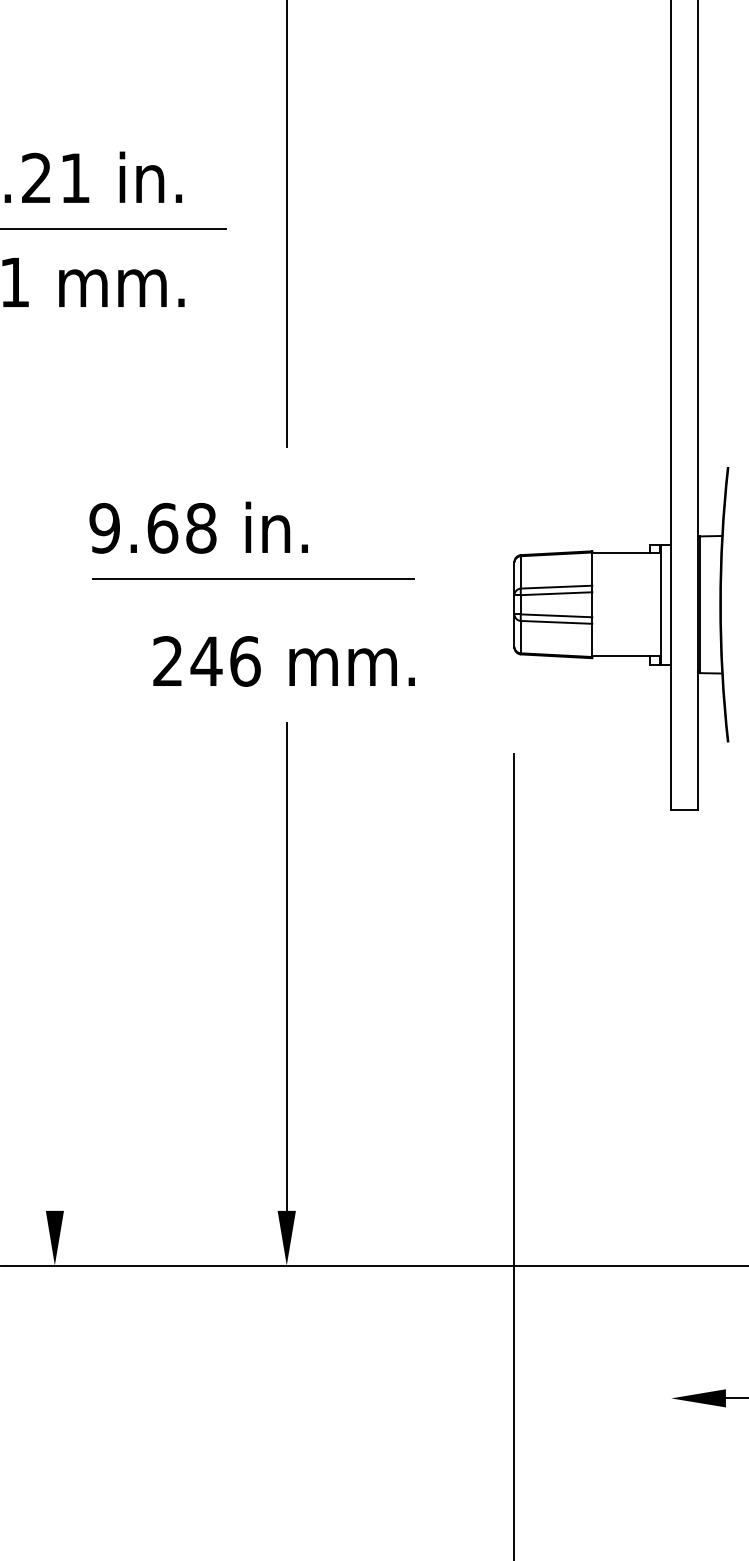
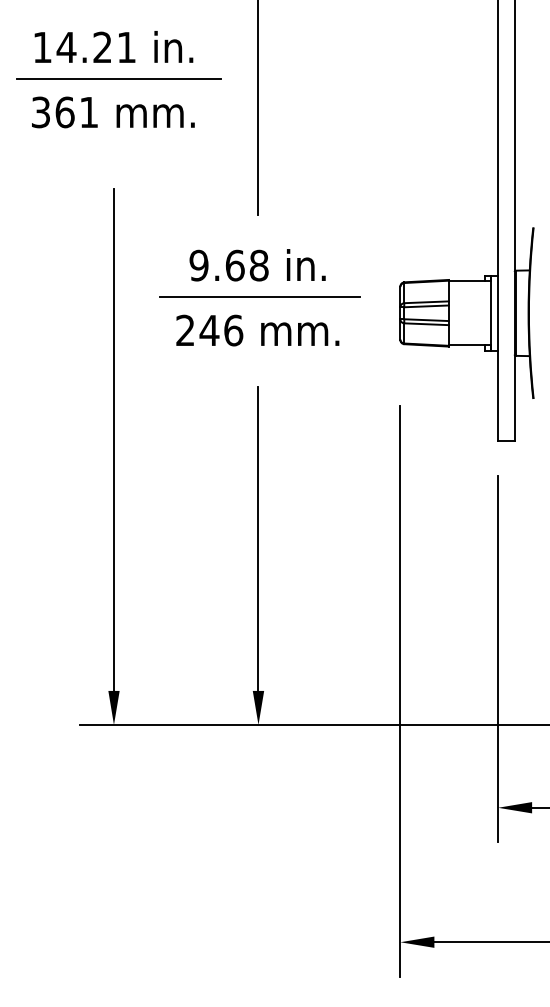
text: (198, 528) -> (257, 265), moved
line: (253, 577) -> (259, 296), moved
text: (283, 661) -> (257, 330), moved
line: (54, 807) -> (113, 439), added
line: (671, 1158) -> (498, 658), added

